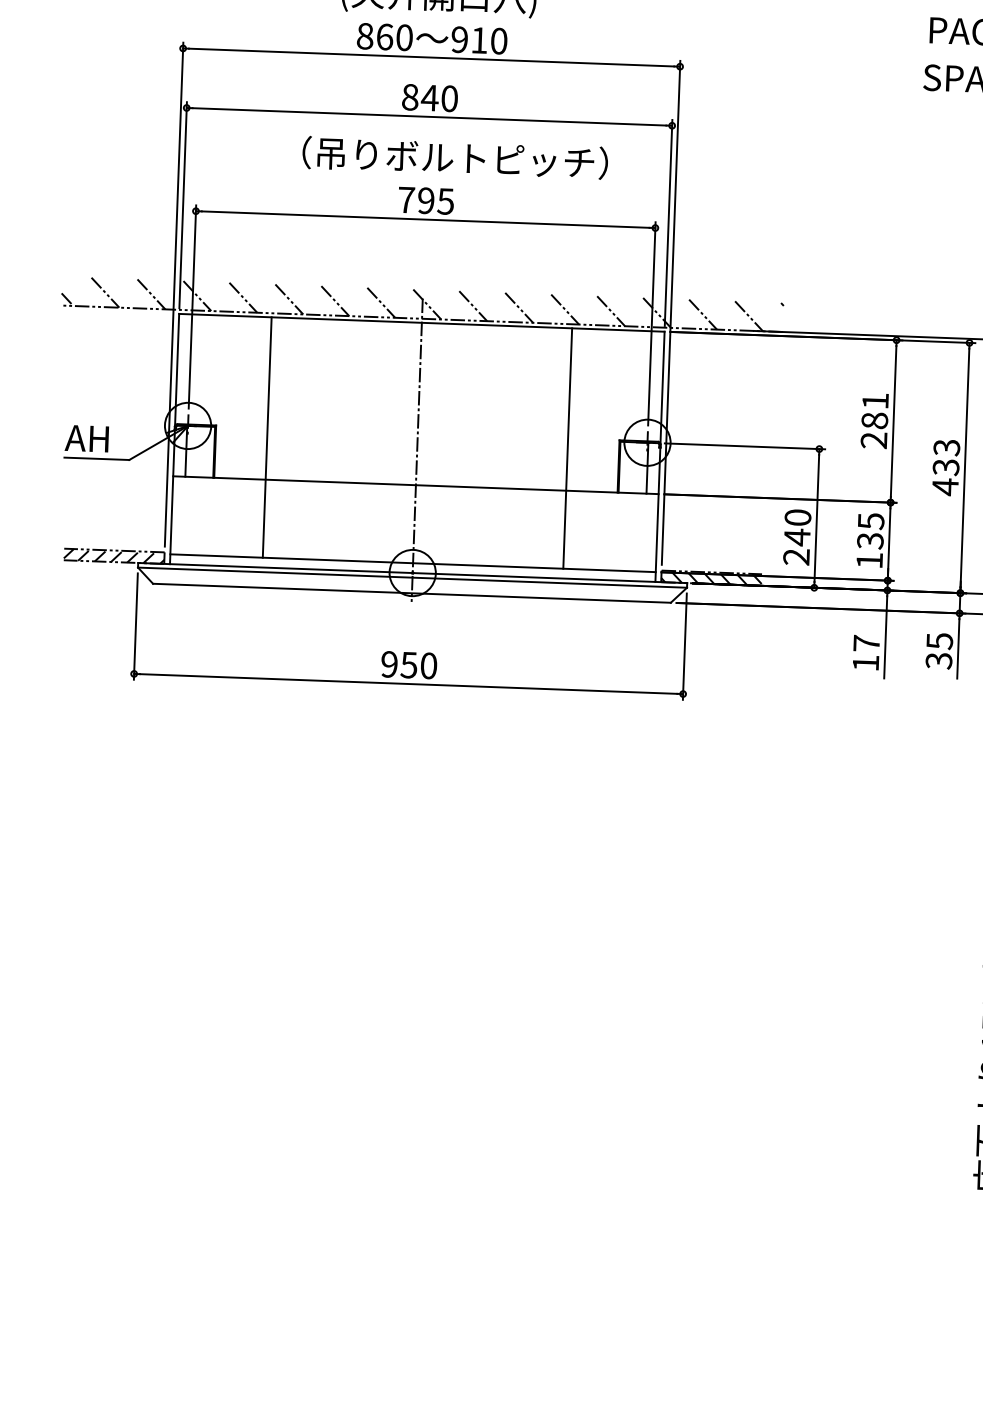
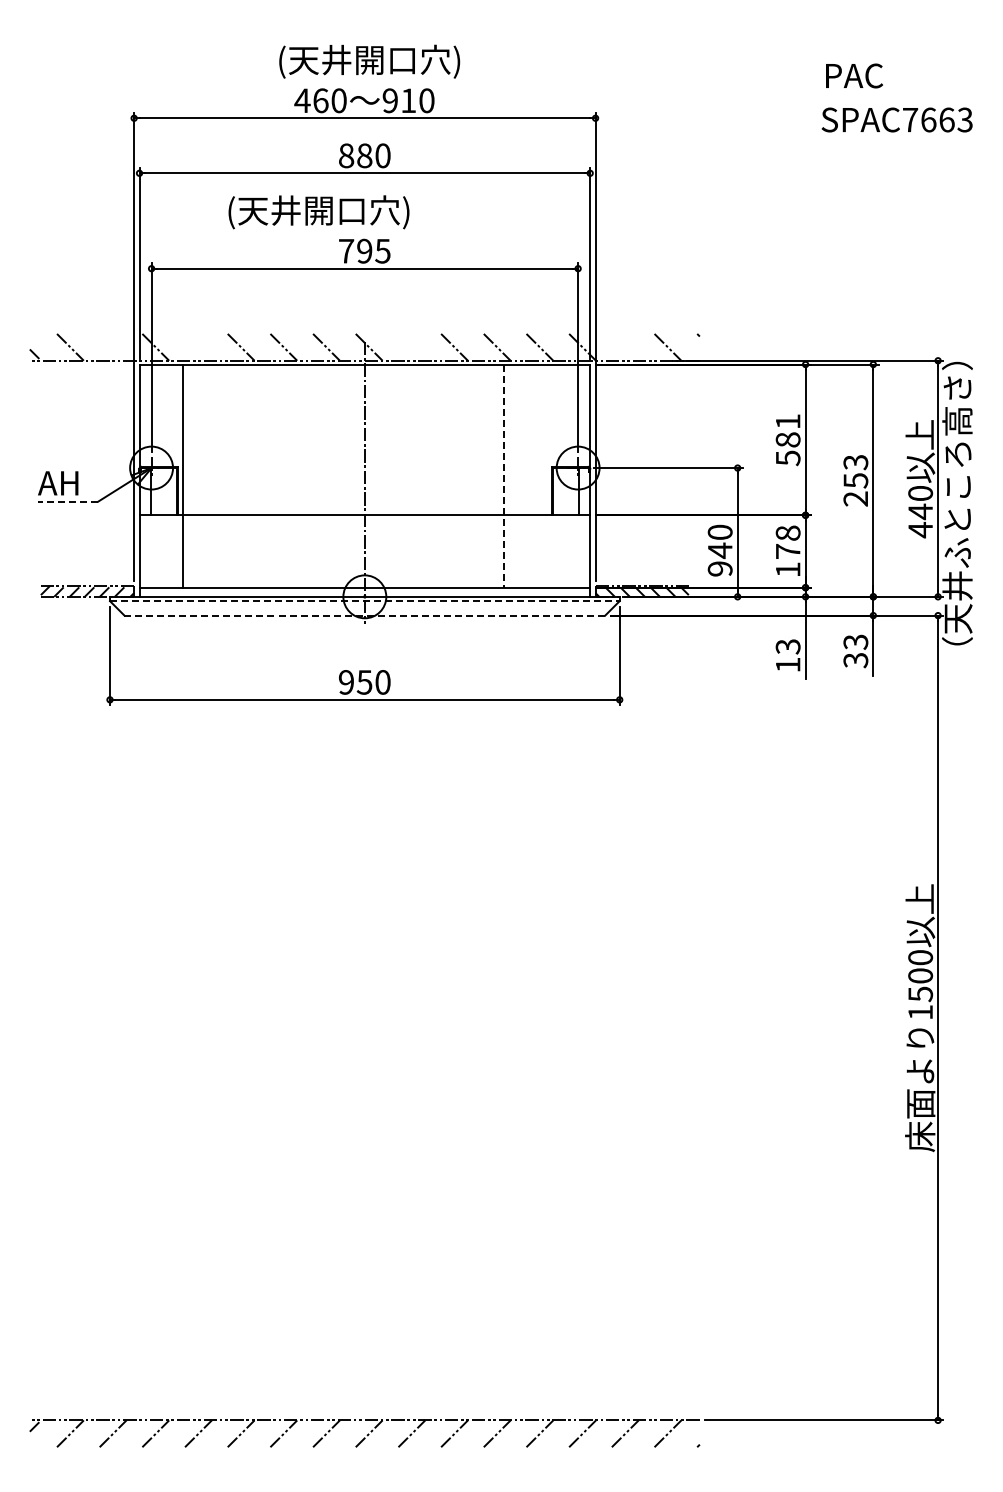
text: (365, 35) -> (302, 100), 860 -> 460
text: (429, 97) -> (364, 155), 840 -> 880
text: (443, 159) -> (379, 212), （吊りボルトピッチ） -> (天井開口穴)
line: (150, 293) -> (112, 346), removed
line: (243, 296) -> (198, 346), removed
line: (472, 305) -> (411, 346), removed
line: (702, 313) -> (624, 346), removed
line: (267, 436) -> (183, 475), moved
text: (873, 440) -> (787, 458), 281 -> 581
line: (567, 448) -> (504, 476), solid -> dashed
line: (96, 458) -> (67, 501), solid -> dashed
text: (945, 477) -> (855, 490), 433 -> 253
text: (870, 531) -> (787, 542), 135 -> 178
text: (796, 556) -> (720, 568), 240 -> 940
line: (412, 578) -> (364, 601), solid -> dashed
line: (412, 593) -> (365, 615), solid -> dashed
text: (939, 640) -> (855, 641), 35 -> 33
text: (865, 643) -> (787, 646), 17 -> 13

